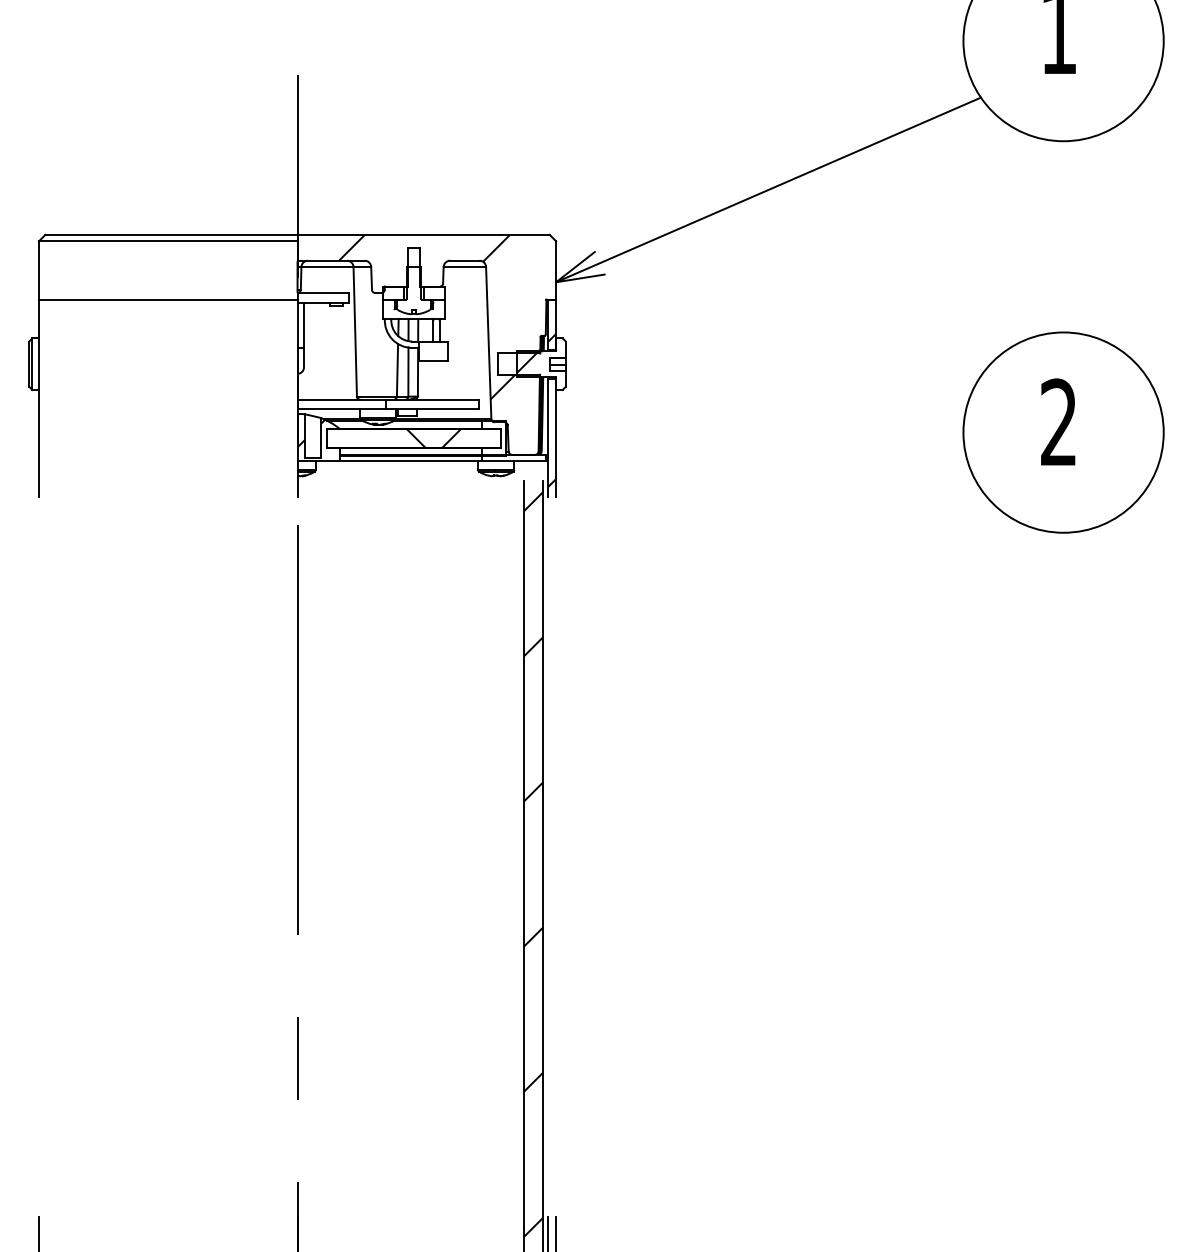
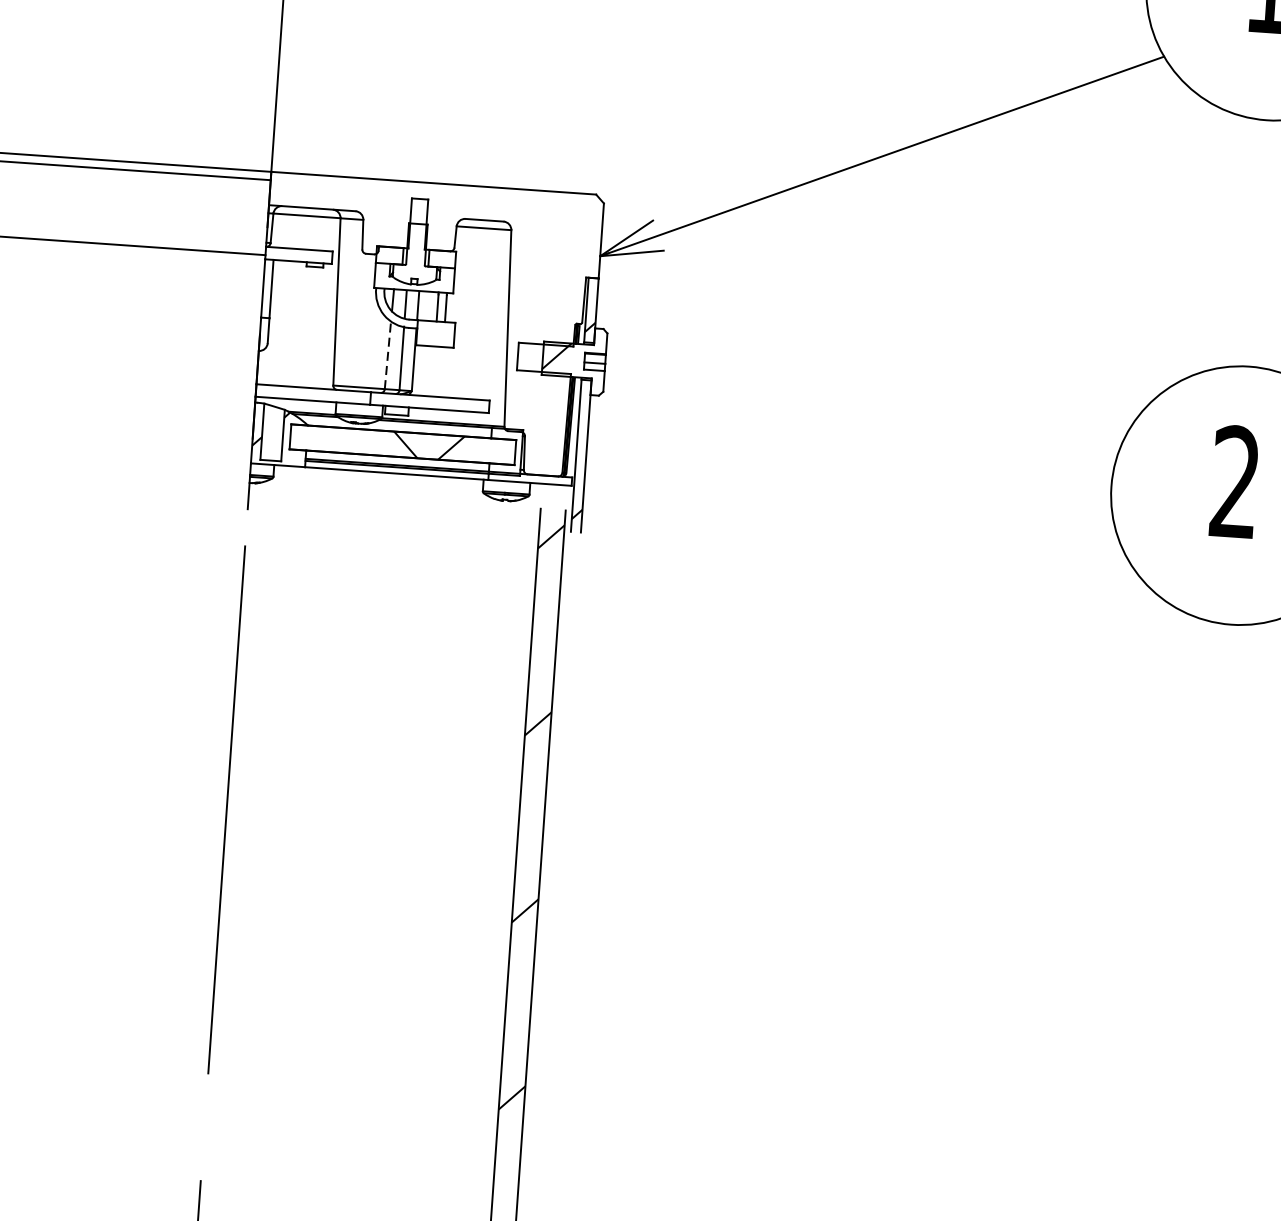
hatch: (439, 316) -> (446, 289), removed
line: (397, 369) -> (387, 354), solid -> dashed

